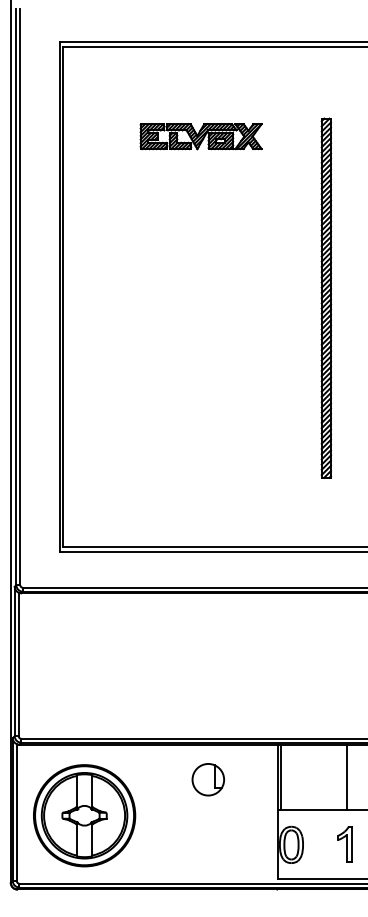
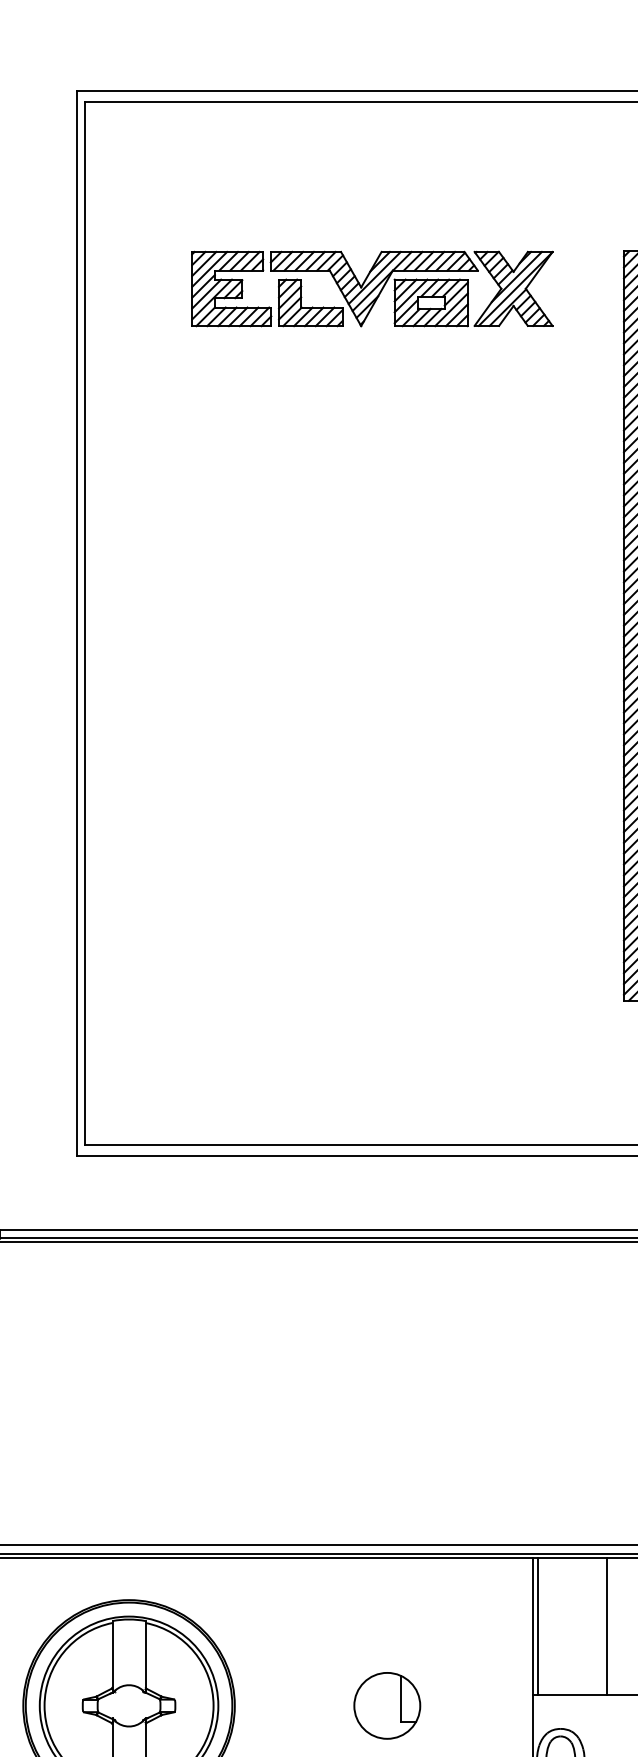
part: (200, 136) -> (370, 288), size x1.43
line: (313, 777) -> (606, 1626), added
part: (207, 779) -> (385, 1705), moved

